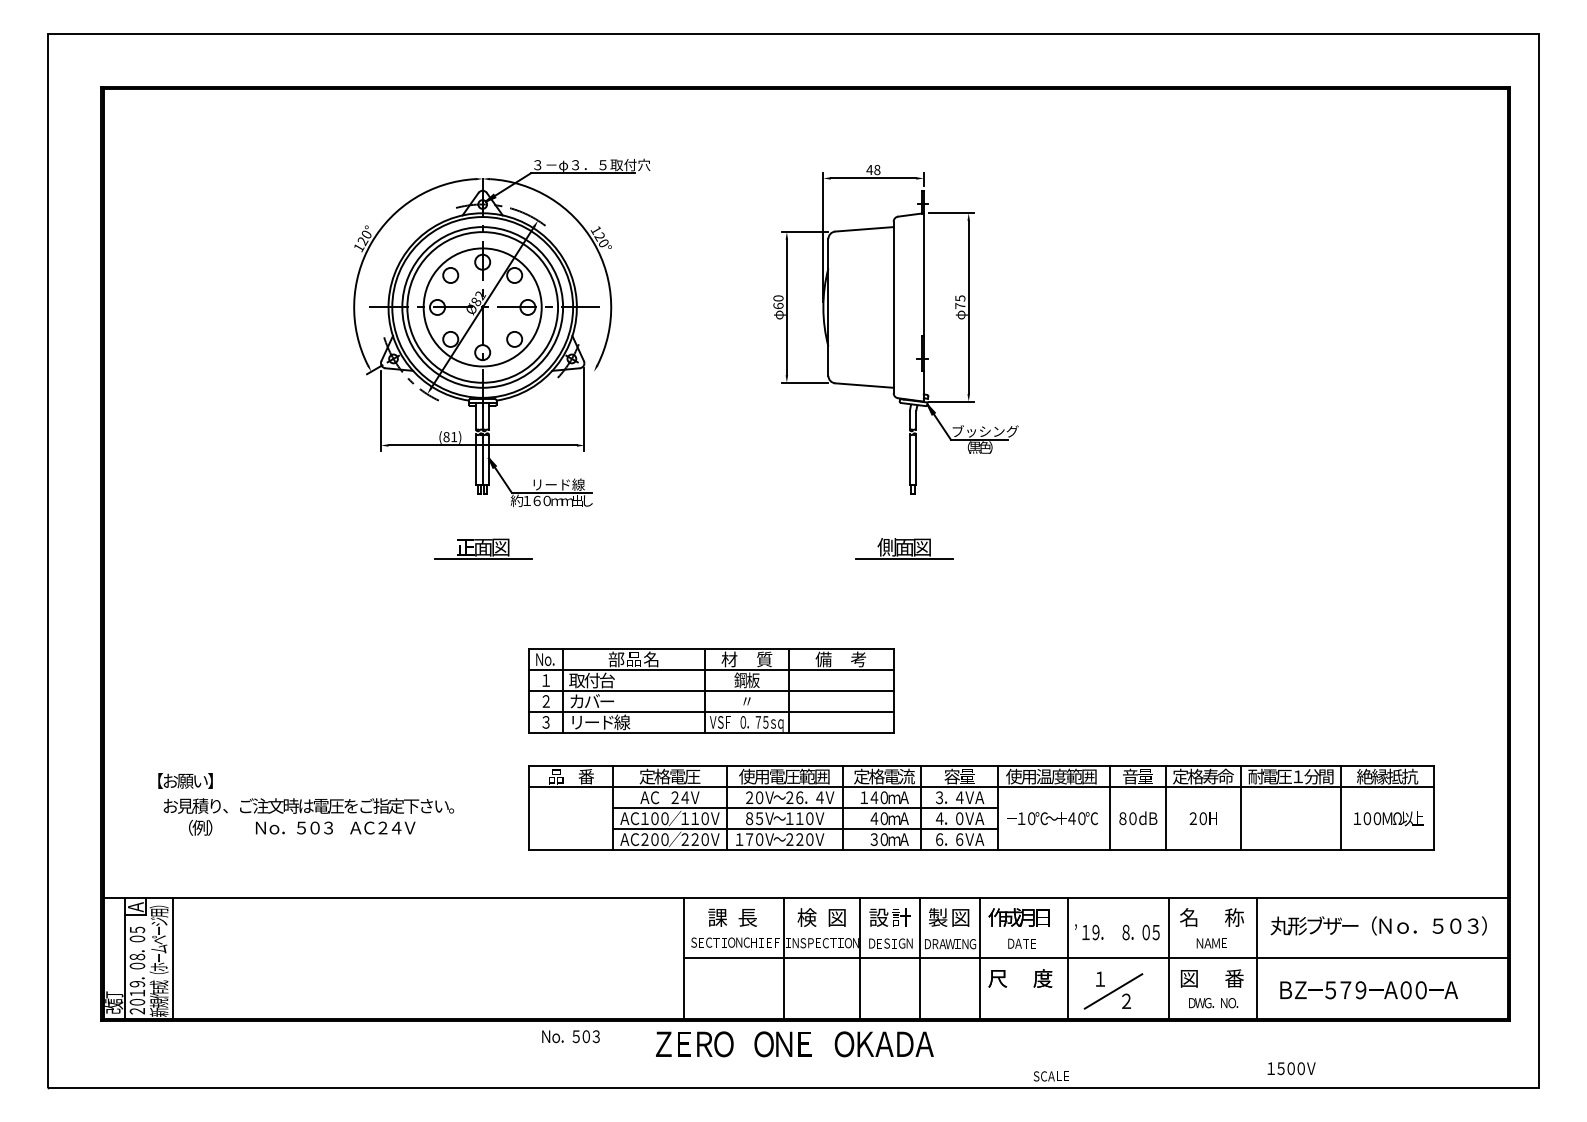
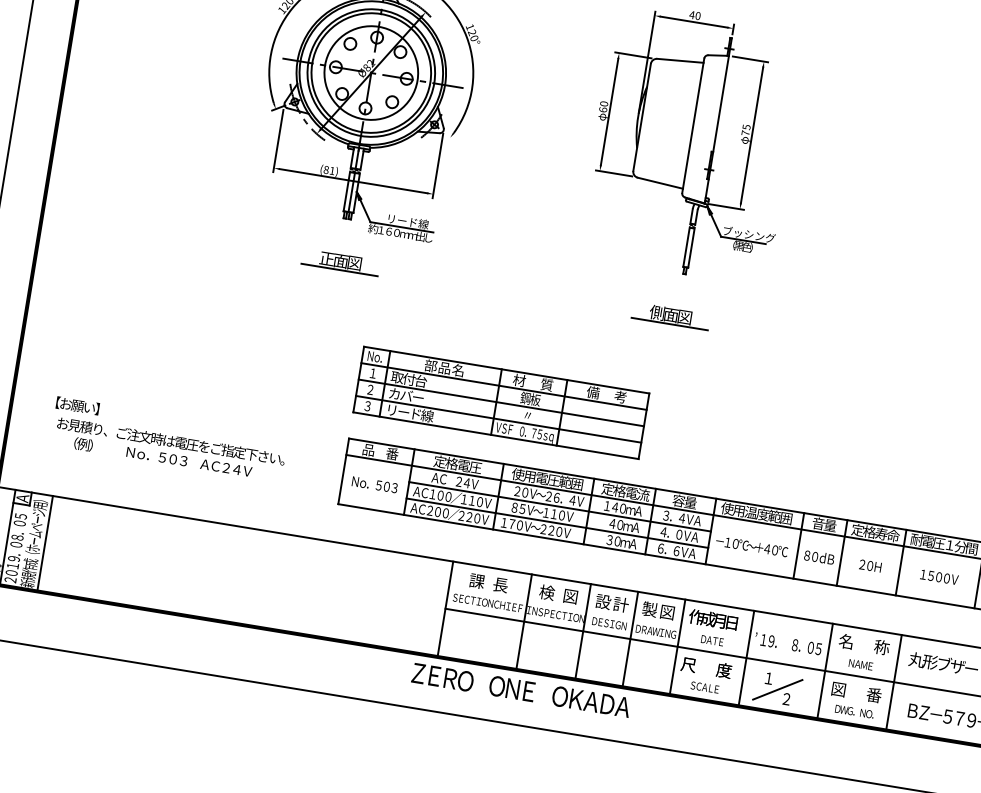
text: (877, 169) -> (698, 15), 48 -> 40
text: (570, 1036) -> (374, 484), moved
text: (1291, 1068) -> (939, 577), moved
text: (1050, 1076) -> (704, 687), moved

